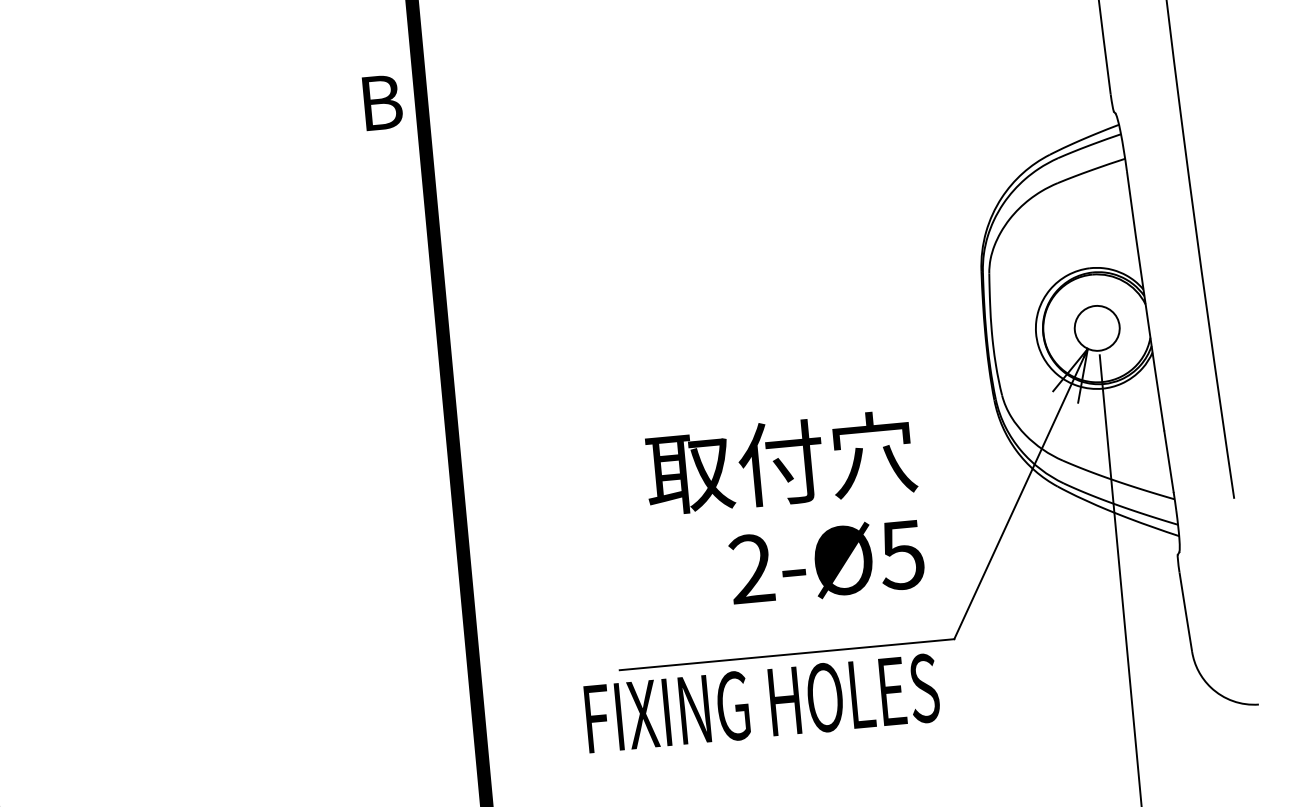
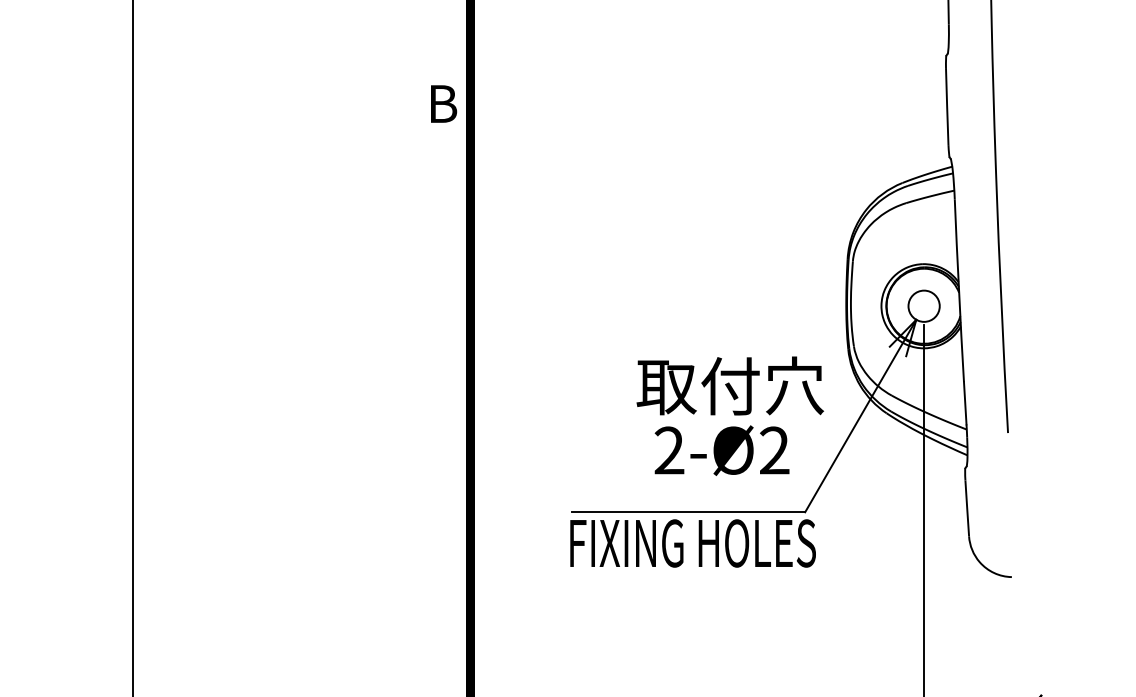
text: (779, 462) -> (729, 385), moved
text: (902, 554) -> (774, 450), 2-Ø5 -> 2-Ø2
text: (761, 703) -> (692, 543), moved

